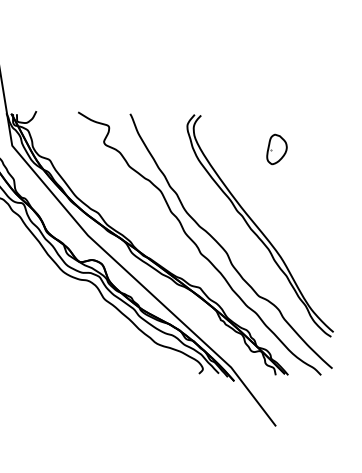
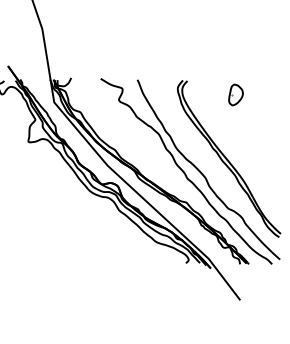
part: (276, 148) -> (235, 94), moved

